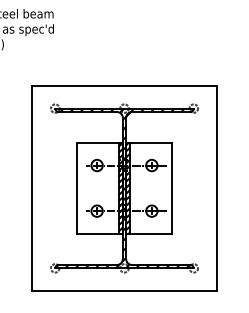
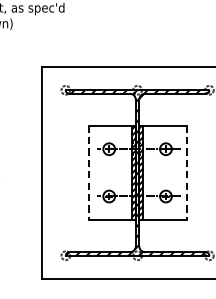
line: (77, 188) -> (88, 173), solid -> dashed
line: (171, 188) -> (186, 173), solid -> dashed

